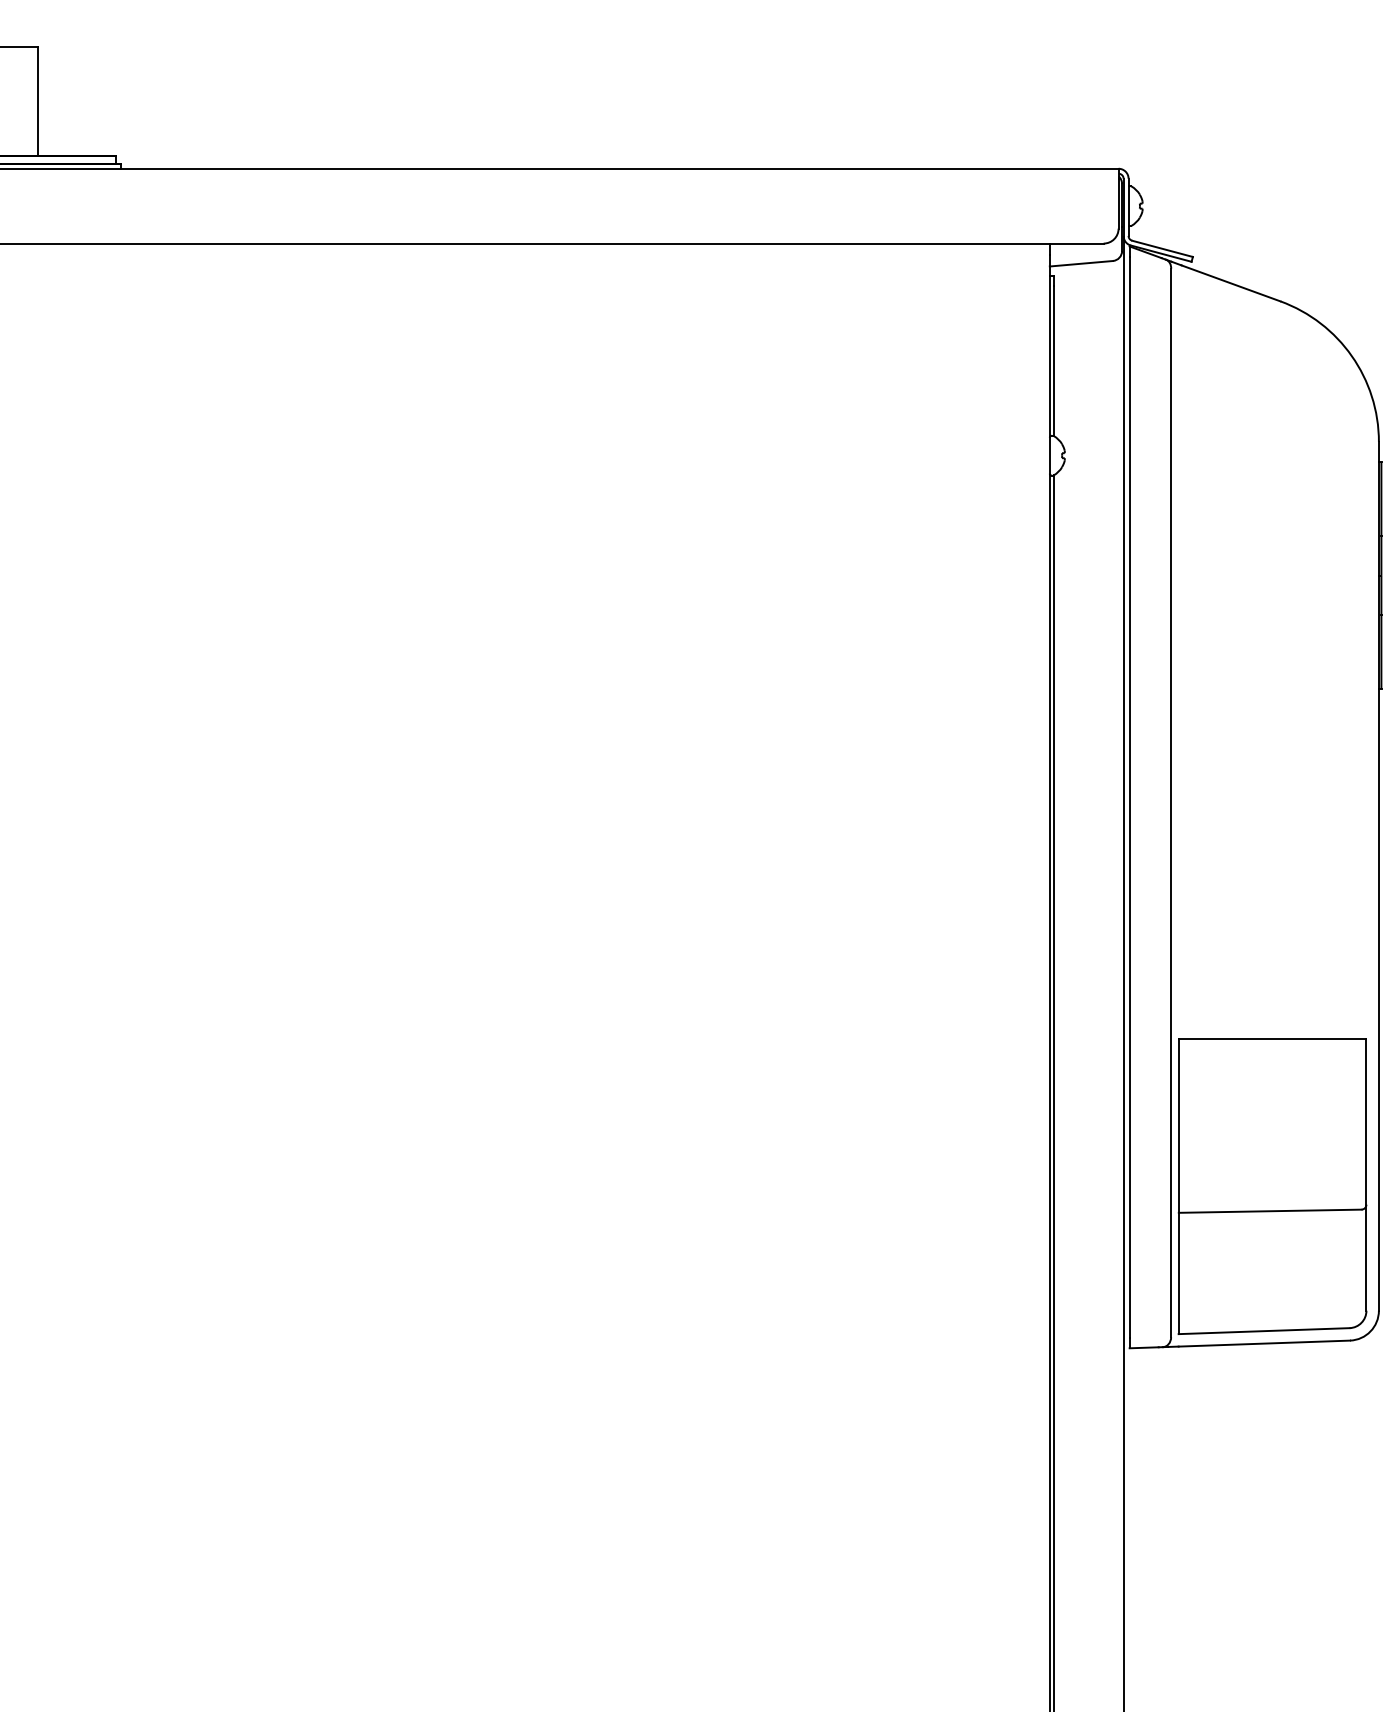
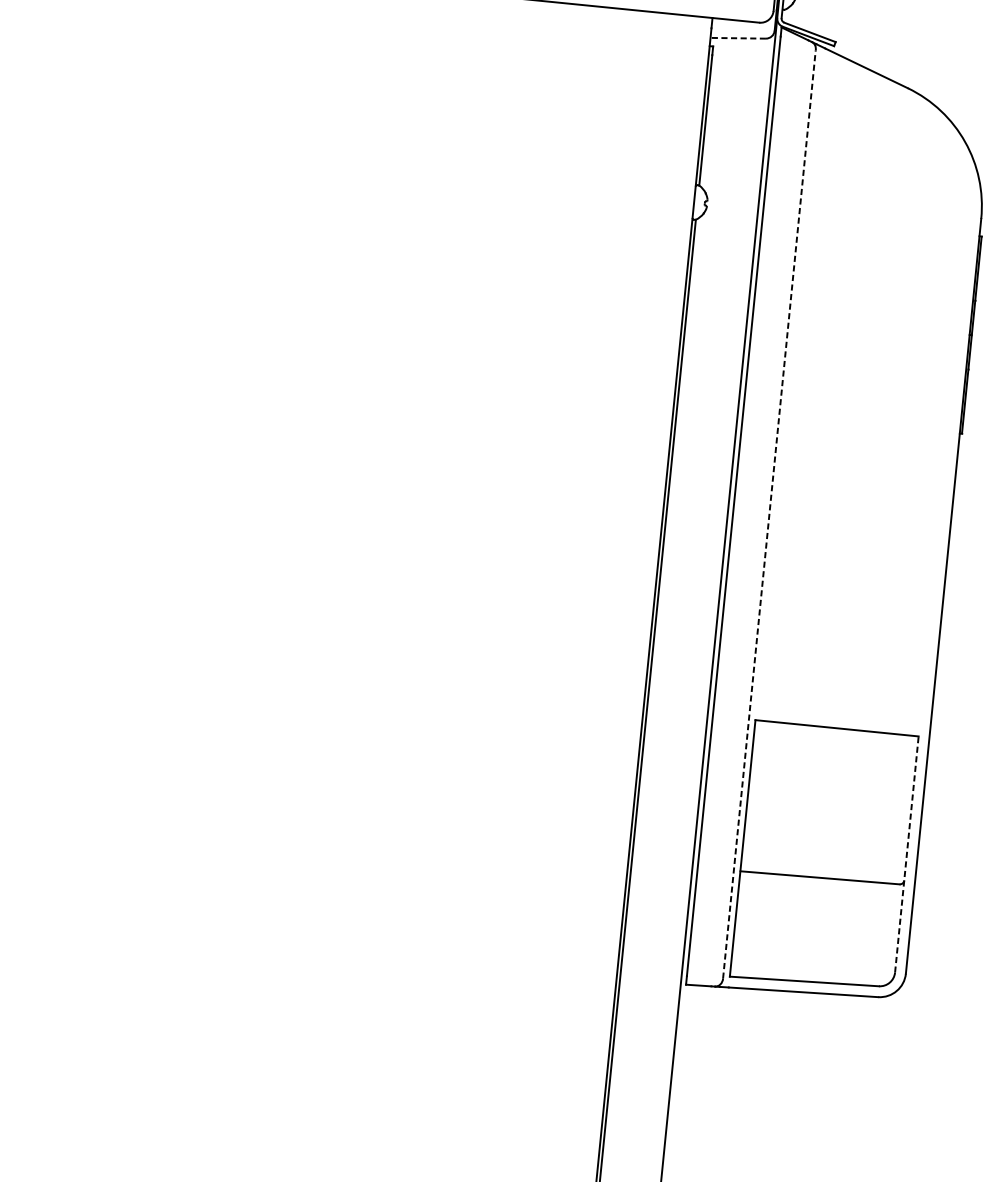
line: (1081, 263) -> (738, 38), solid -> dashed
line: (1171, 802) -> (769, 514), solid -> dashed
line: (1366, 1174) -> (906, 854), solid -> dashed

